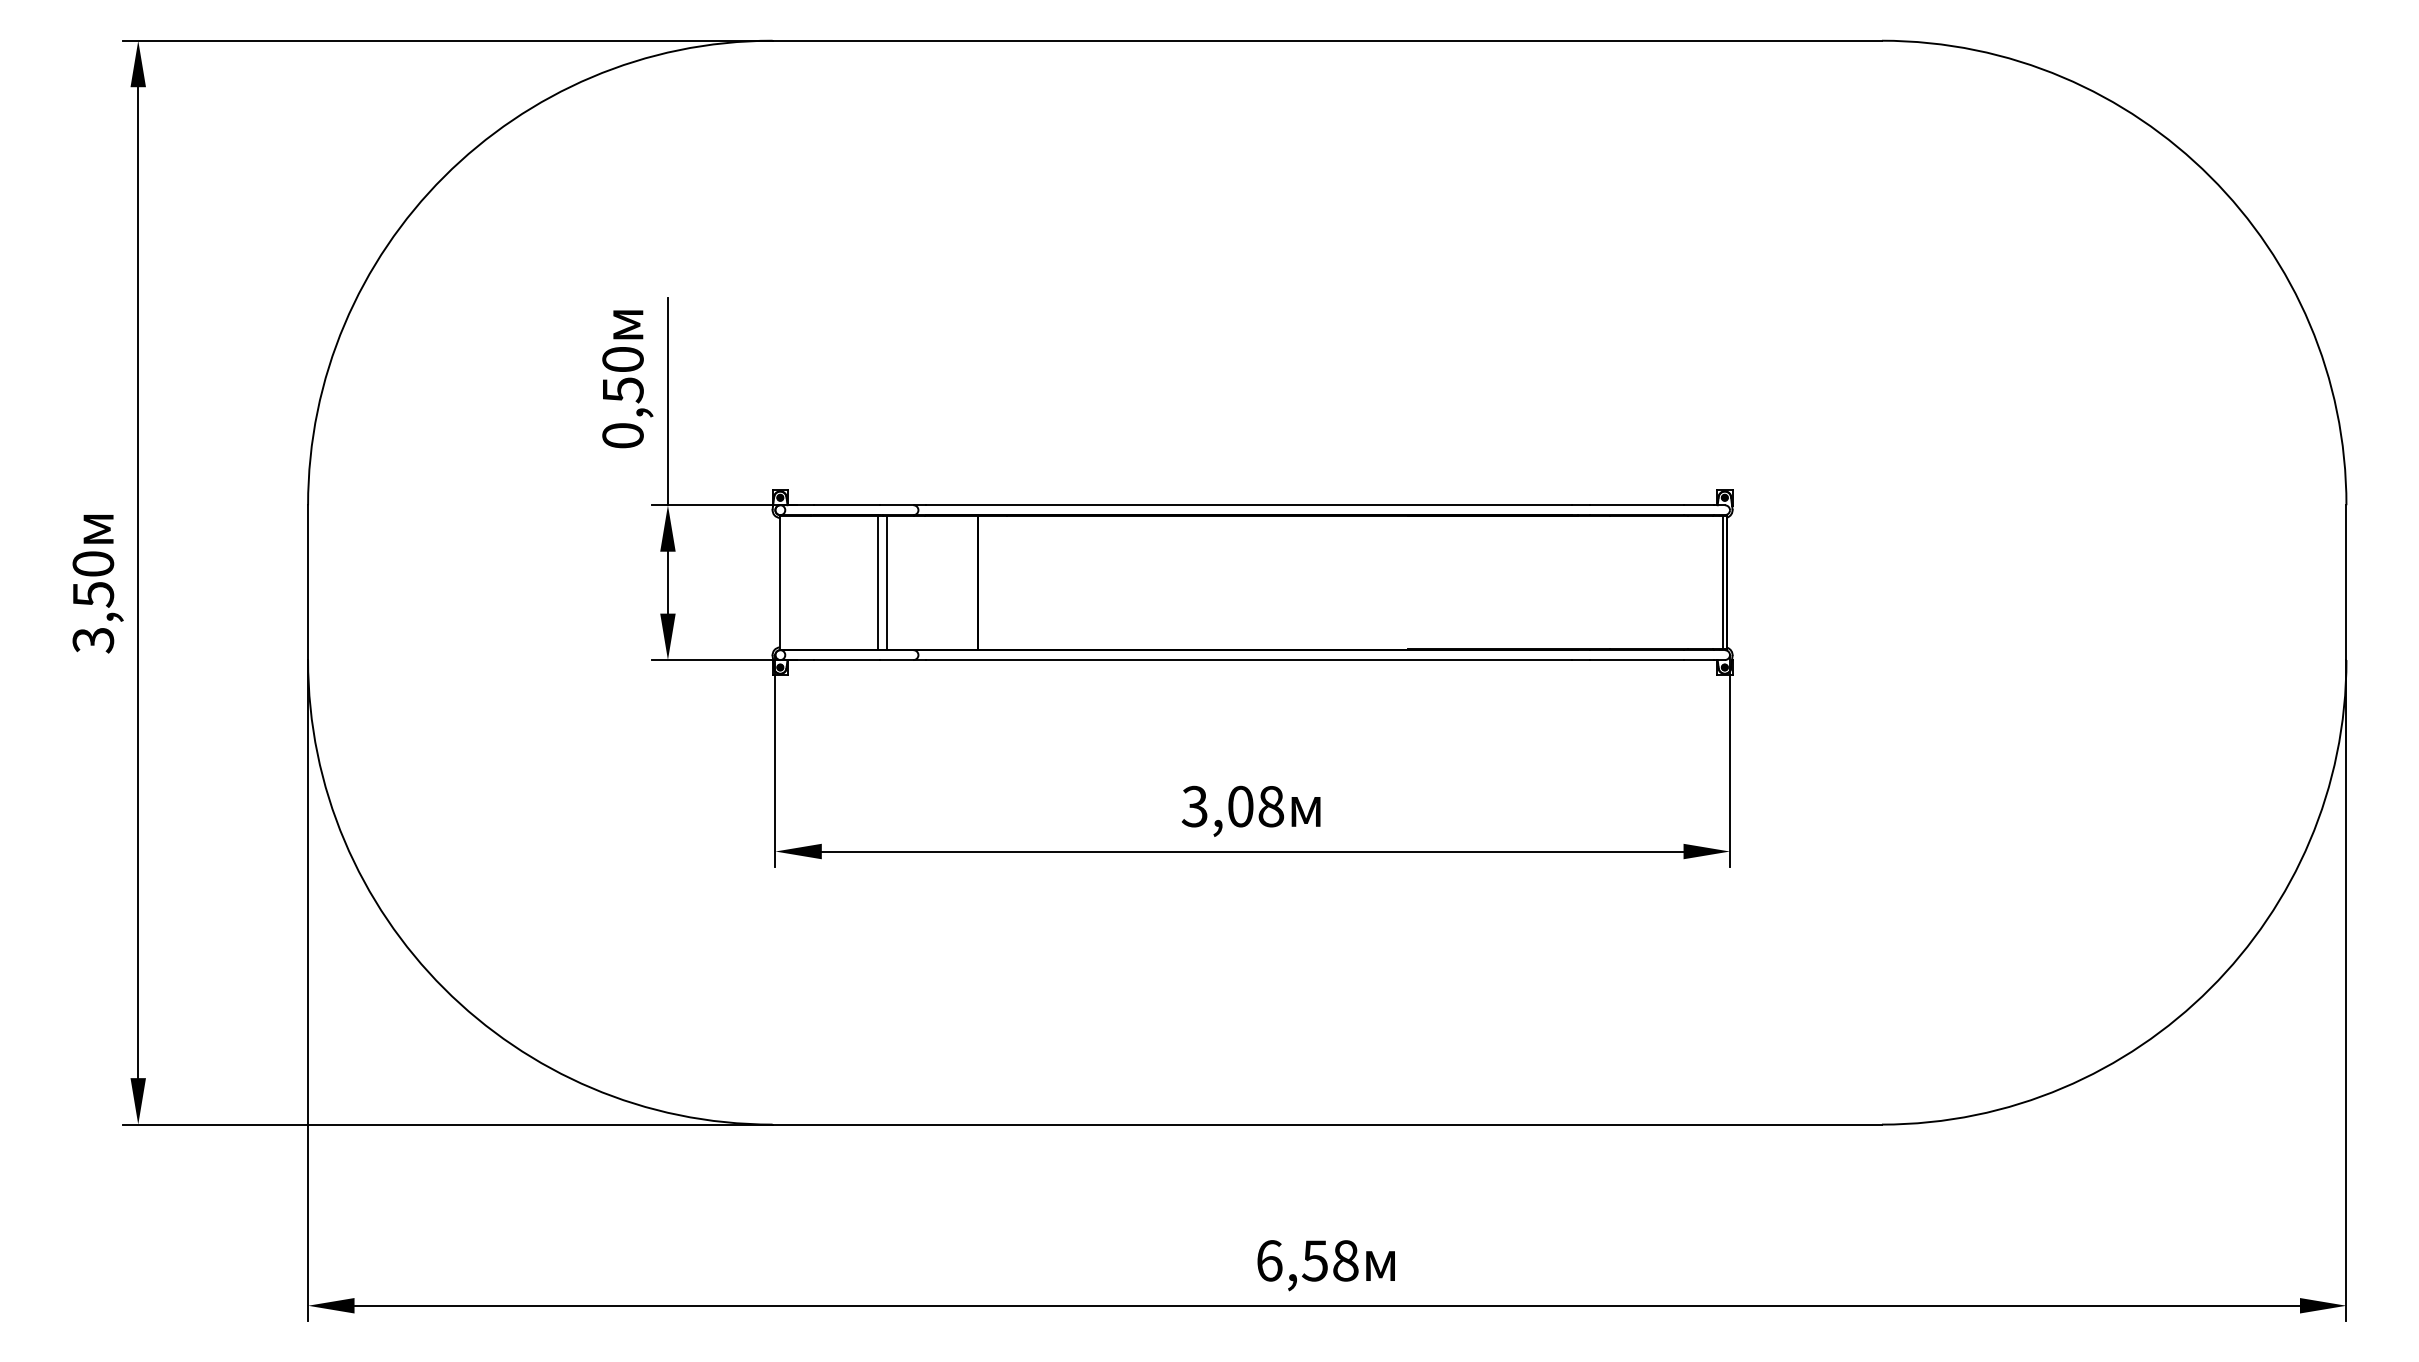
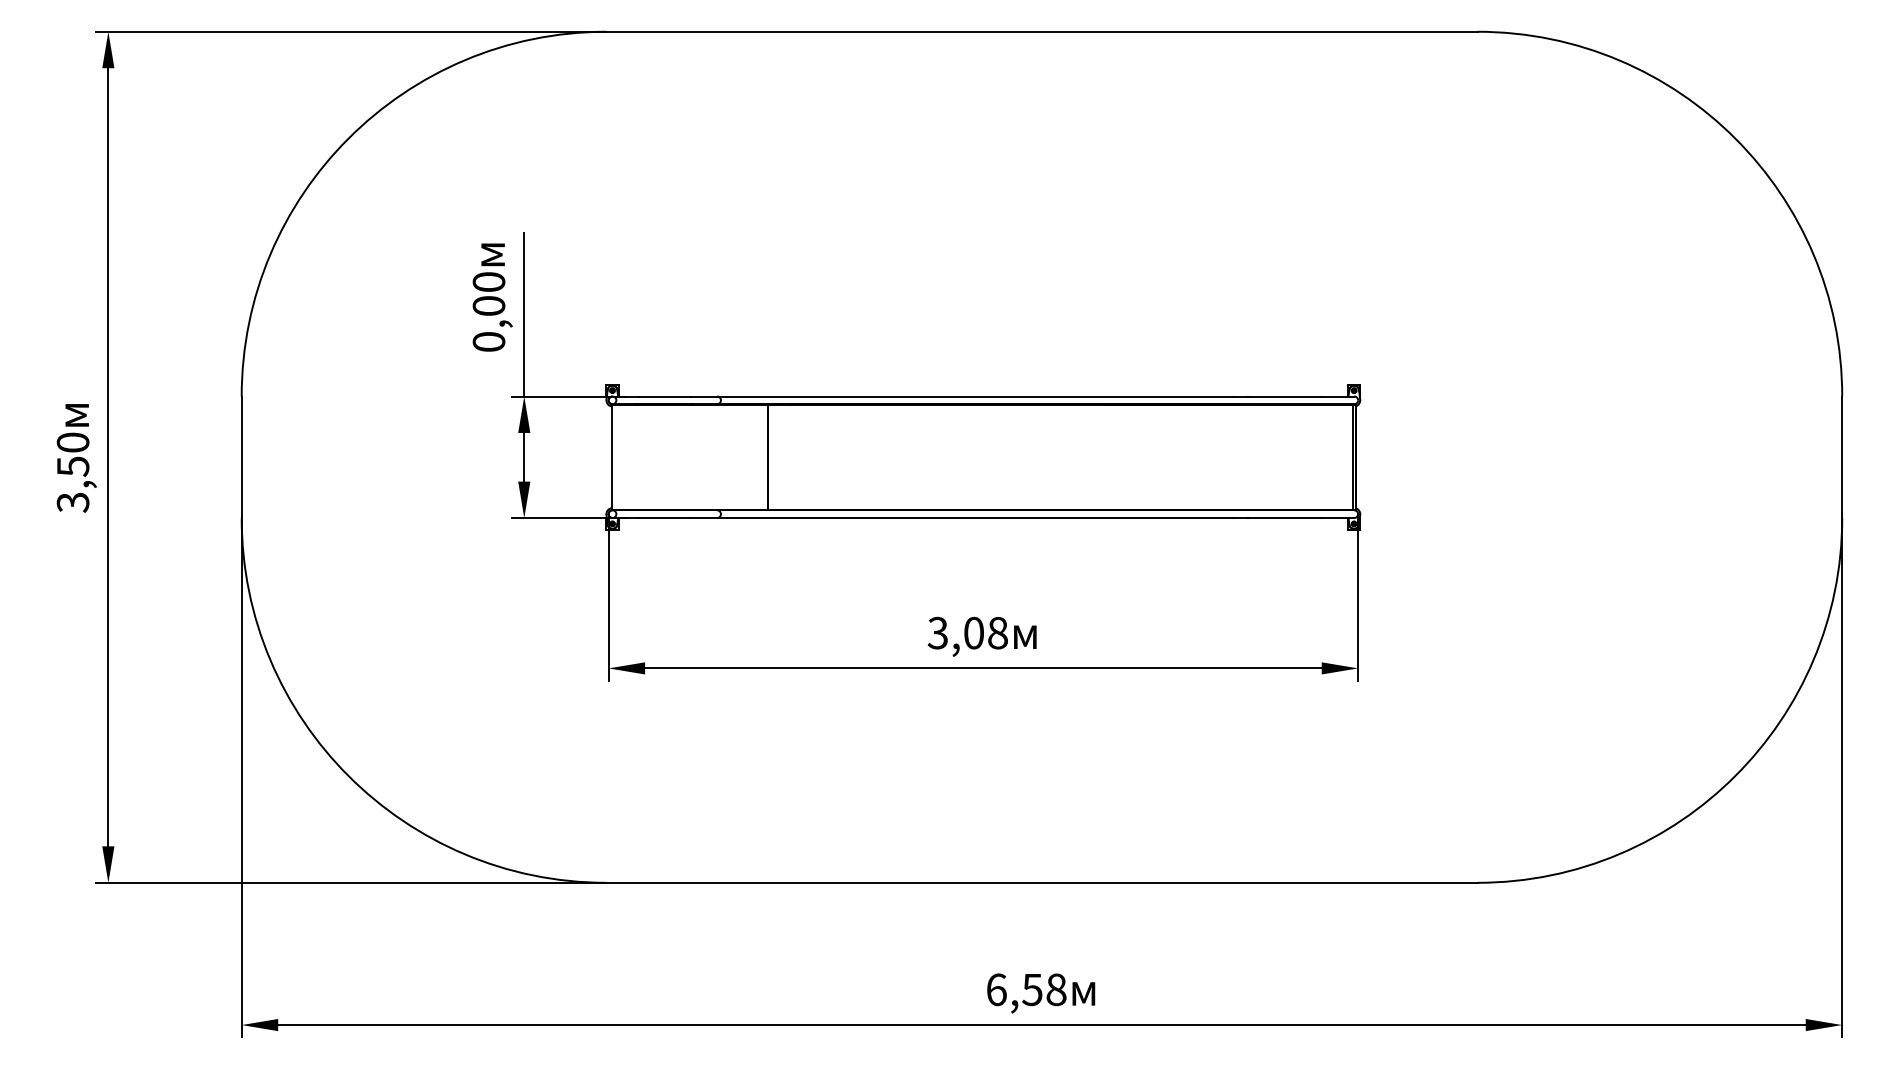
text: (622, 390) -> (488, 306), 0,50 -> 0,00
line: (877, 582) -> (688, 457), removed
line: (887, 582) -> (696, 457), removed

